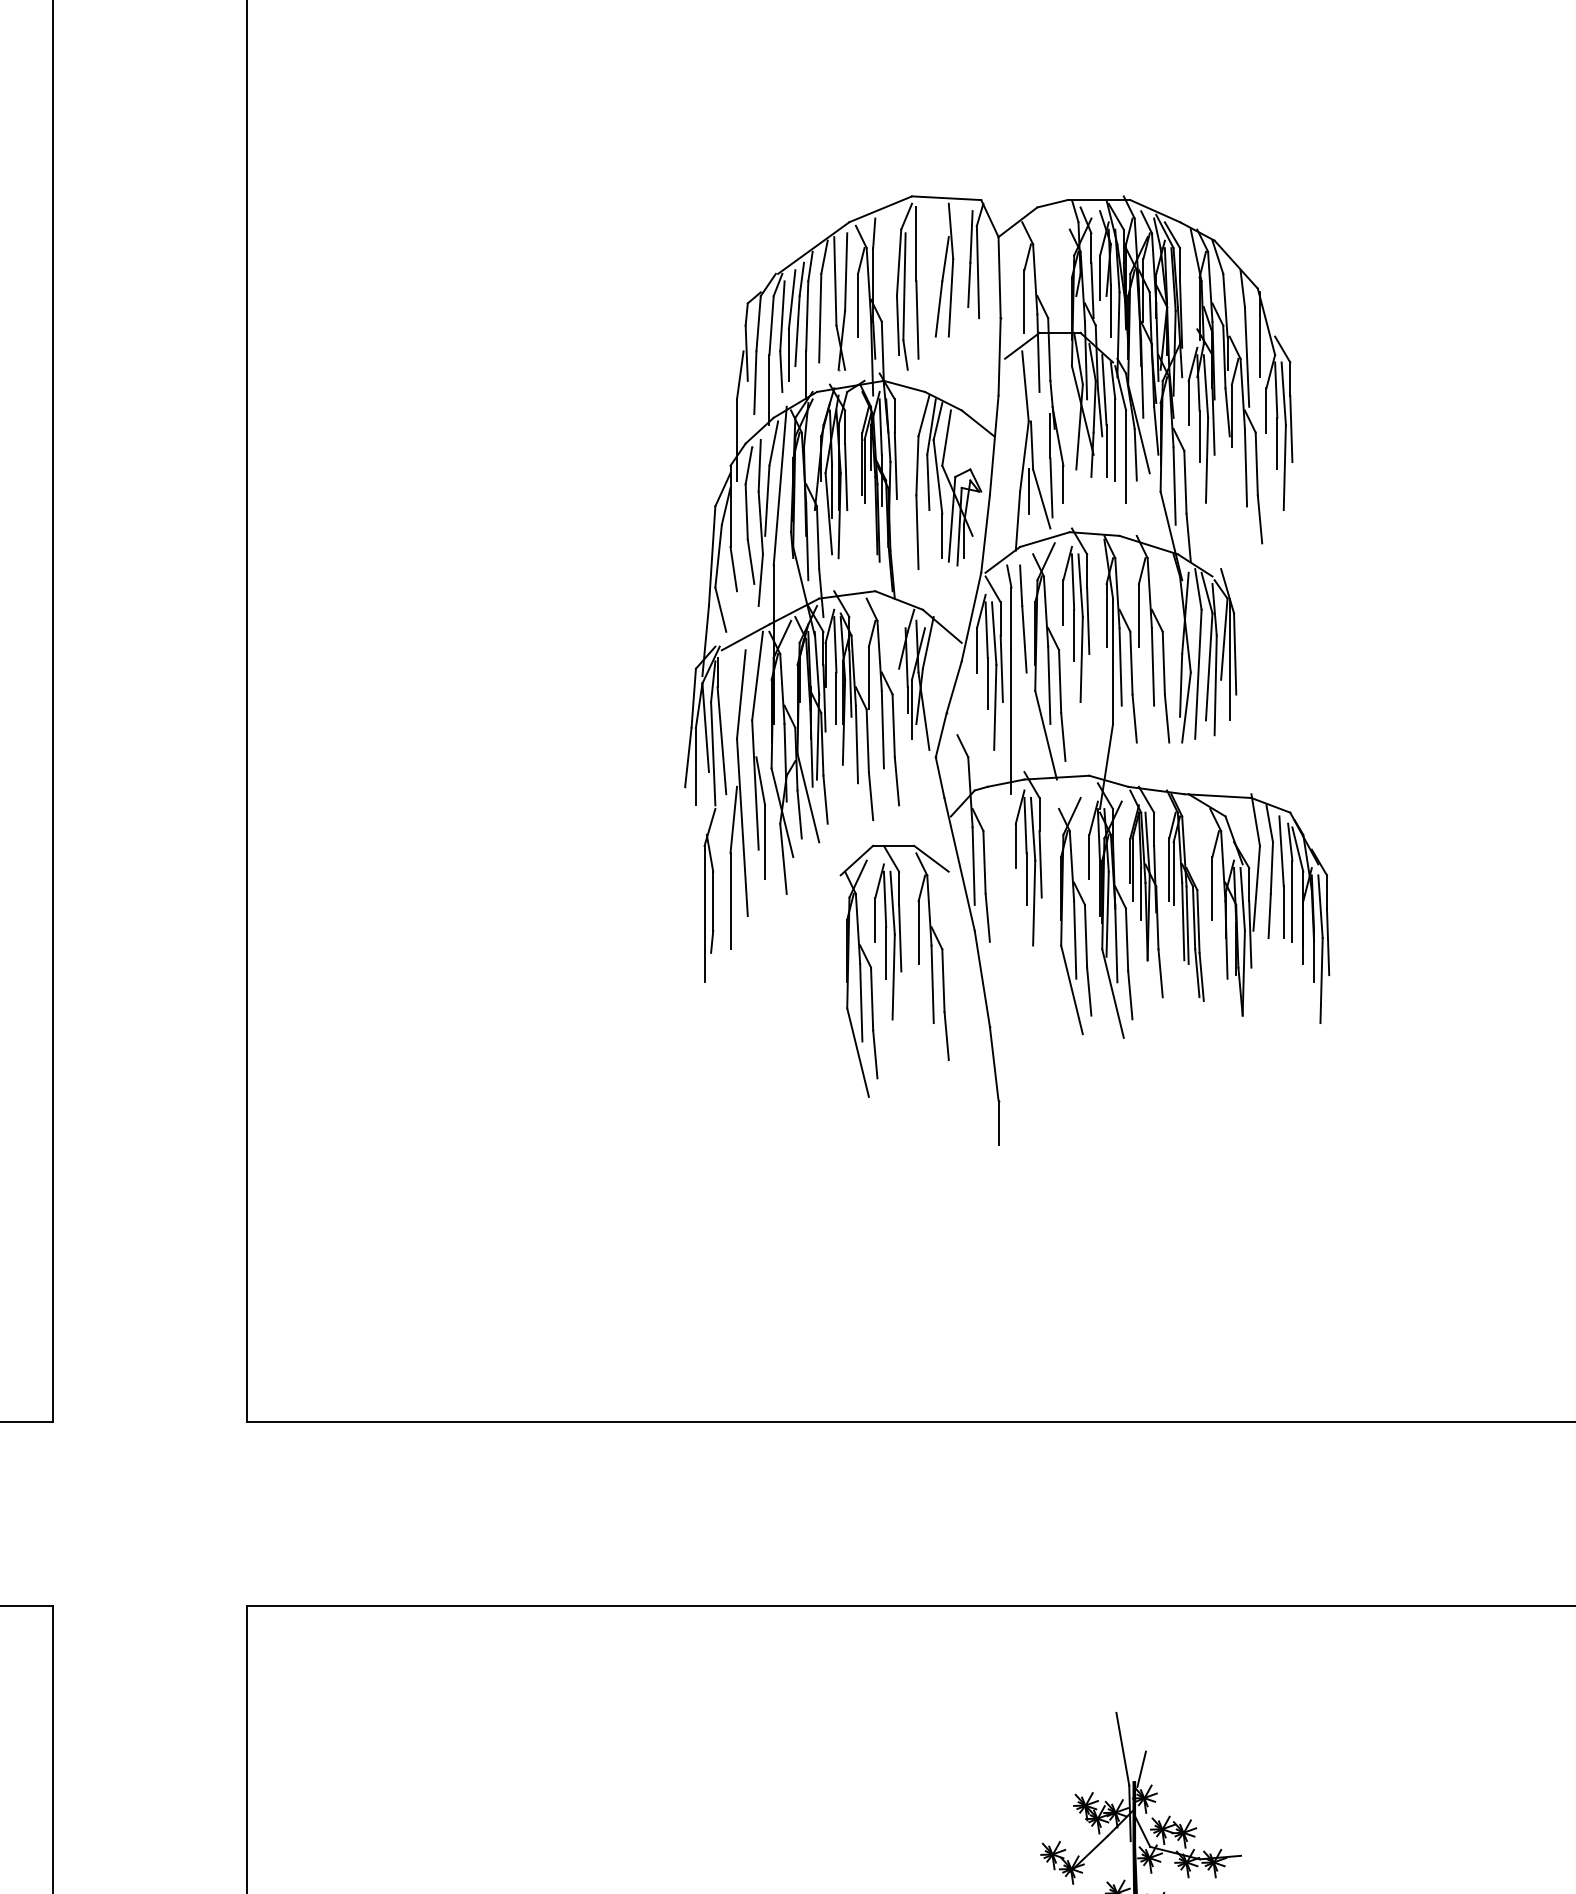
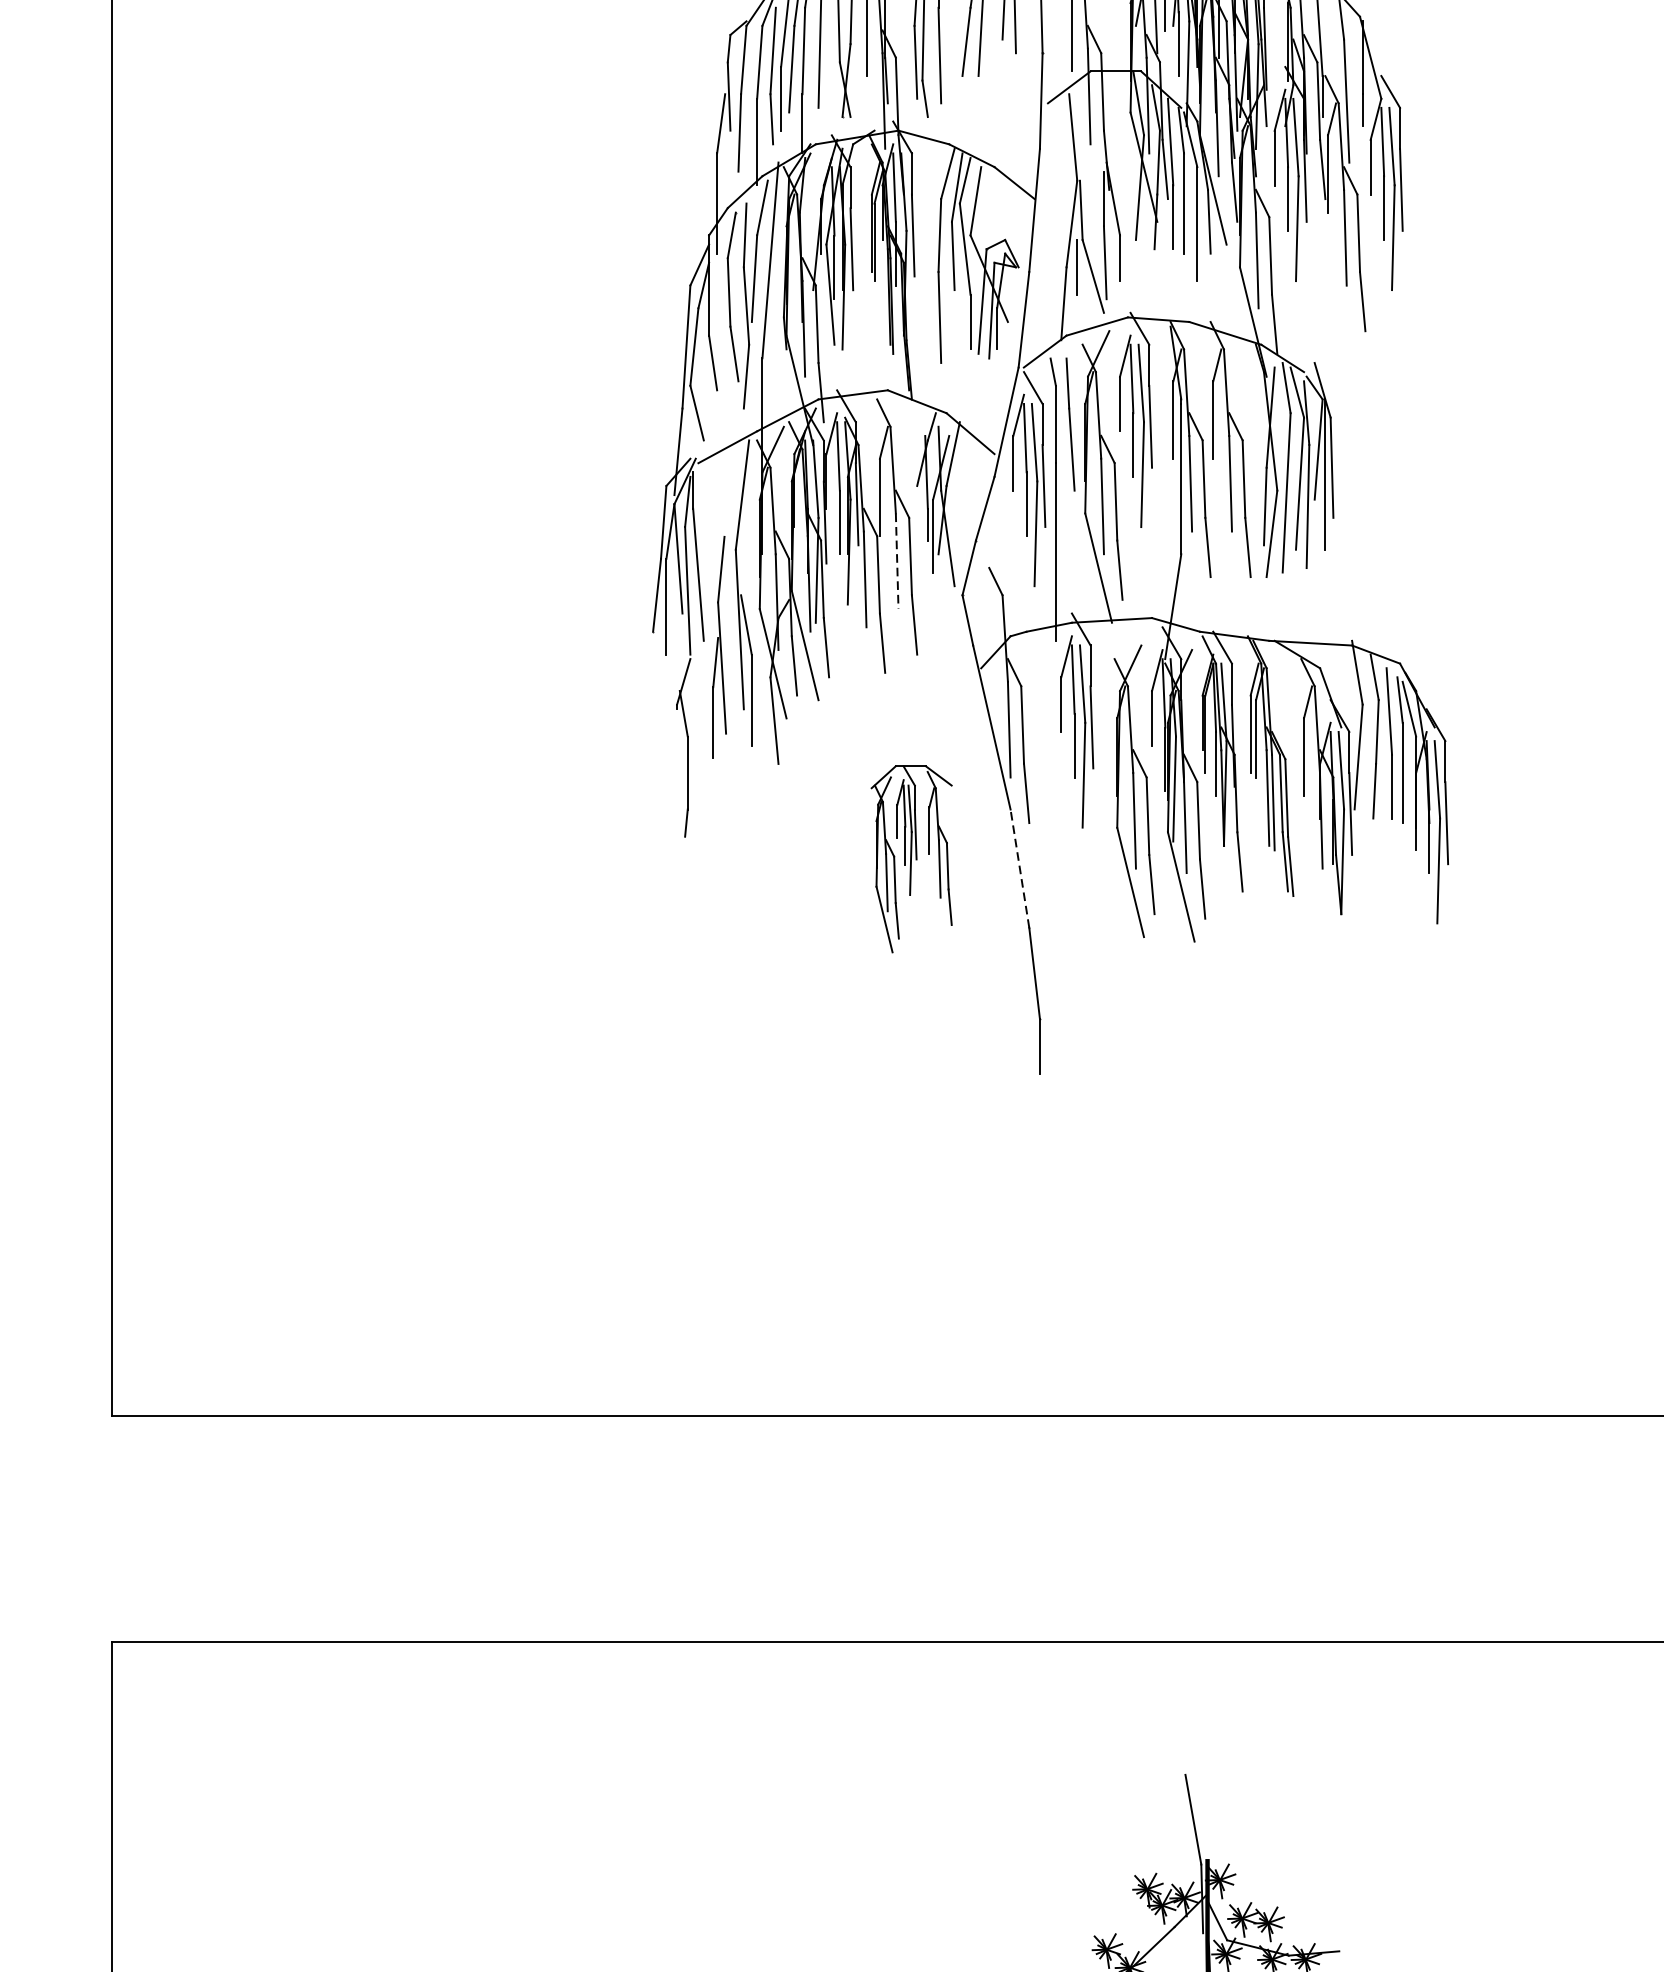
line: (882, 729) -> (896, 560), solid -> dashed
part: (738, 799) -> (718, 647), size x0.6
line: (704, 915) -> (676, 790), removed
part: (894, 970) -> (911, 858), size x0.6
line: (982, 978) -> (1020, 868), solid -> dashed
line: (1141, 1768) -> (1216, 1843), removed

